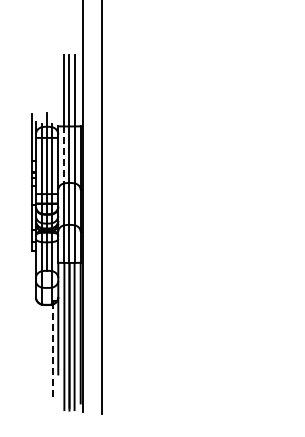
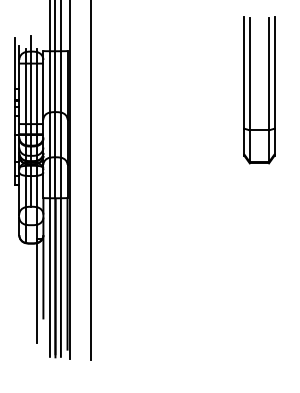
line: (64, 155) -> (50, 82), dashed -> solid
part: (250, 162) -> (250, 90), added
line: (52, 349) -> (37, 291), dashed -> solid

